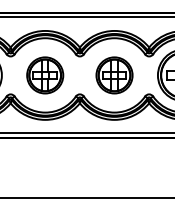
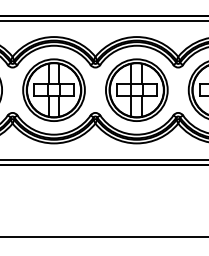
part: (44, 75) -> (53, 90), size x1.43
part: (114, 75) -> (136, 90), size x1.43

